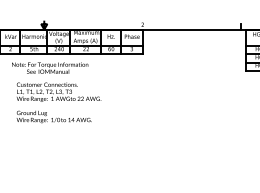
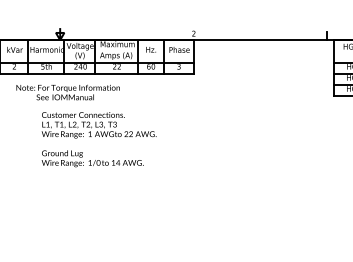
text: (58, 102) -> (98, 139), moved

